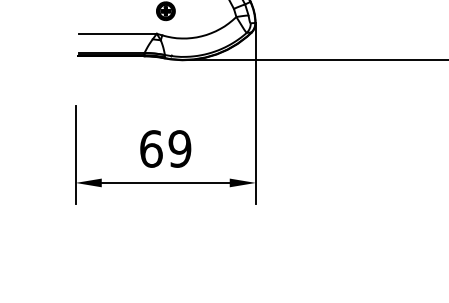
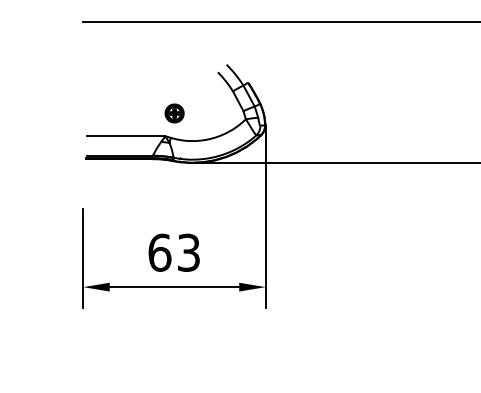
text: (179, 148) -> (188, 252), 69 -> 63

